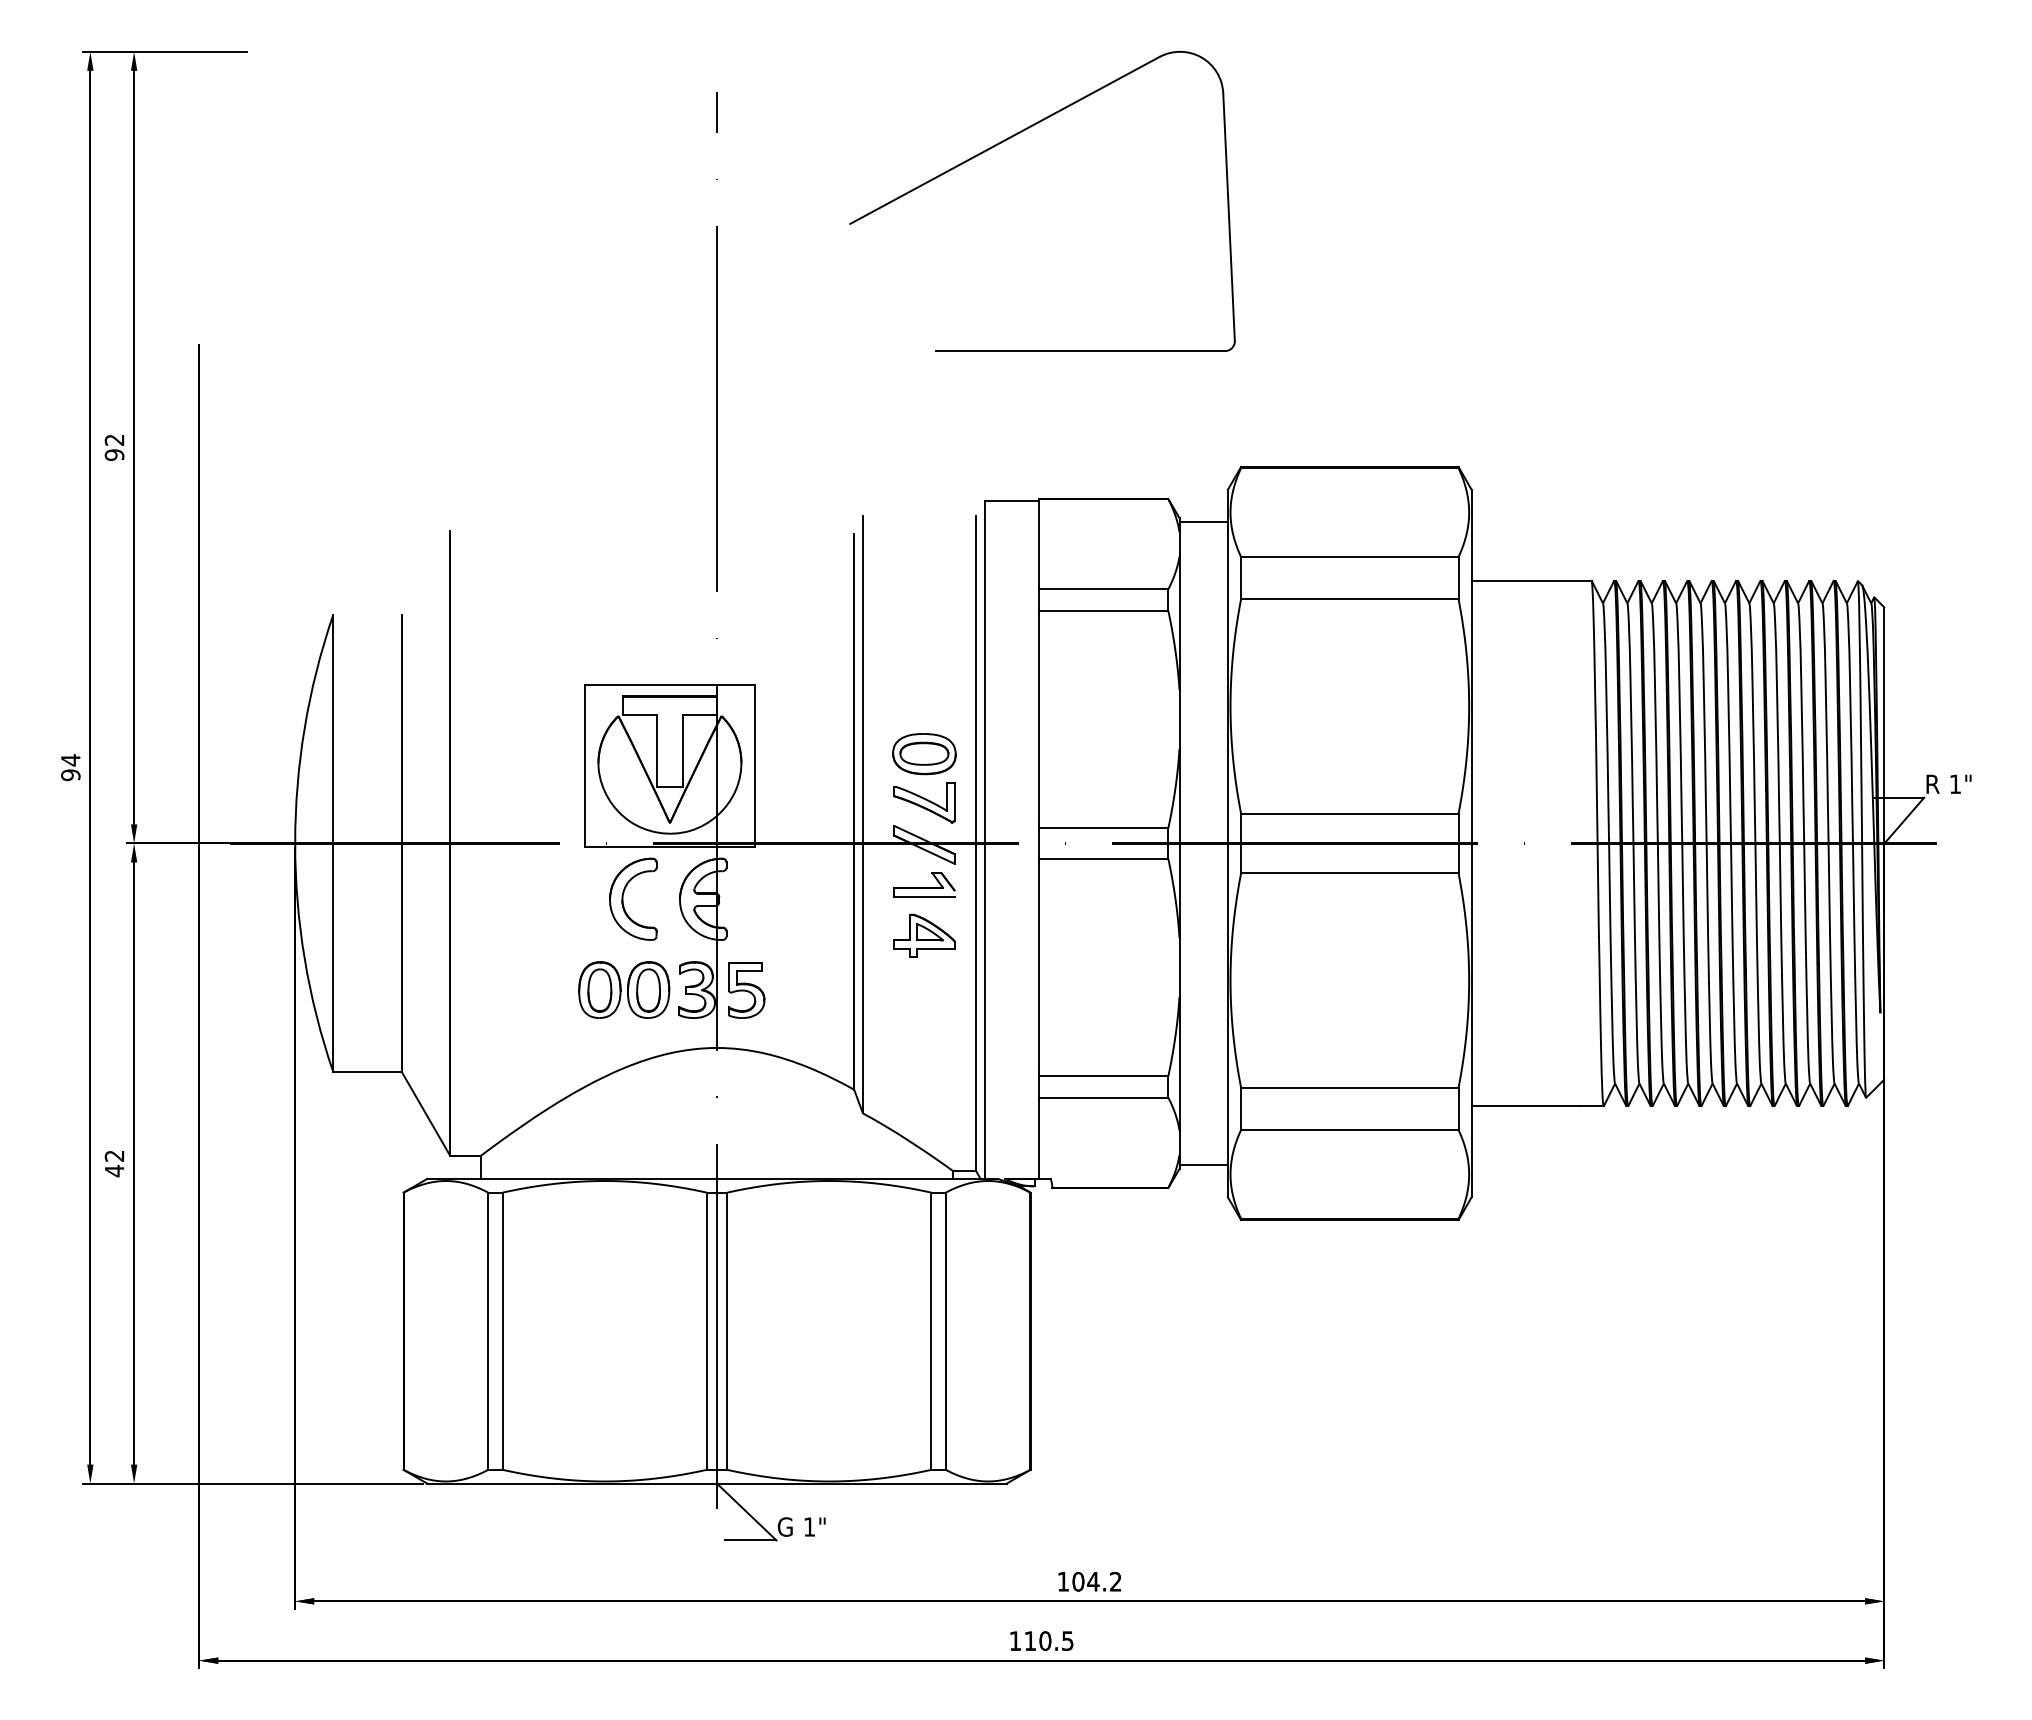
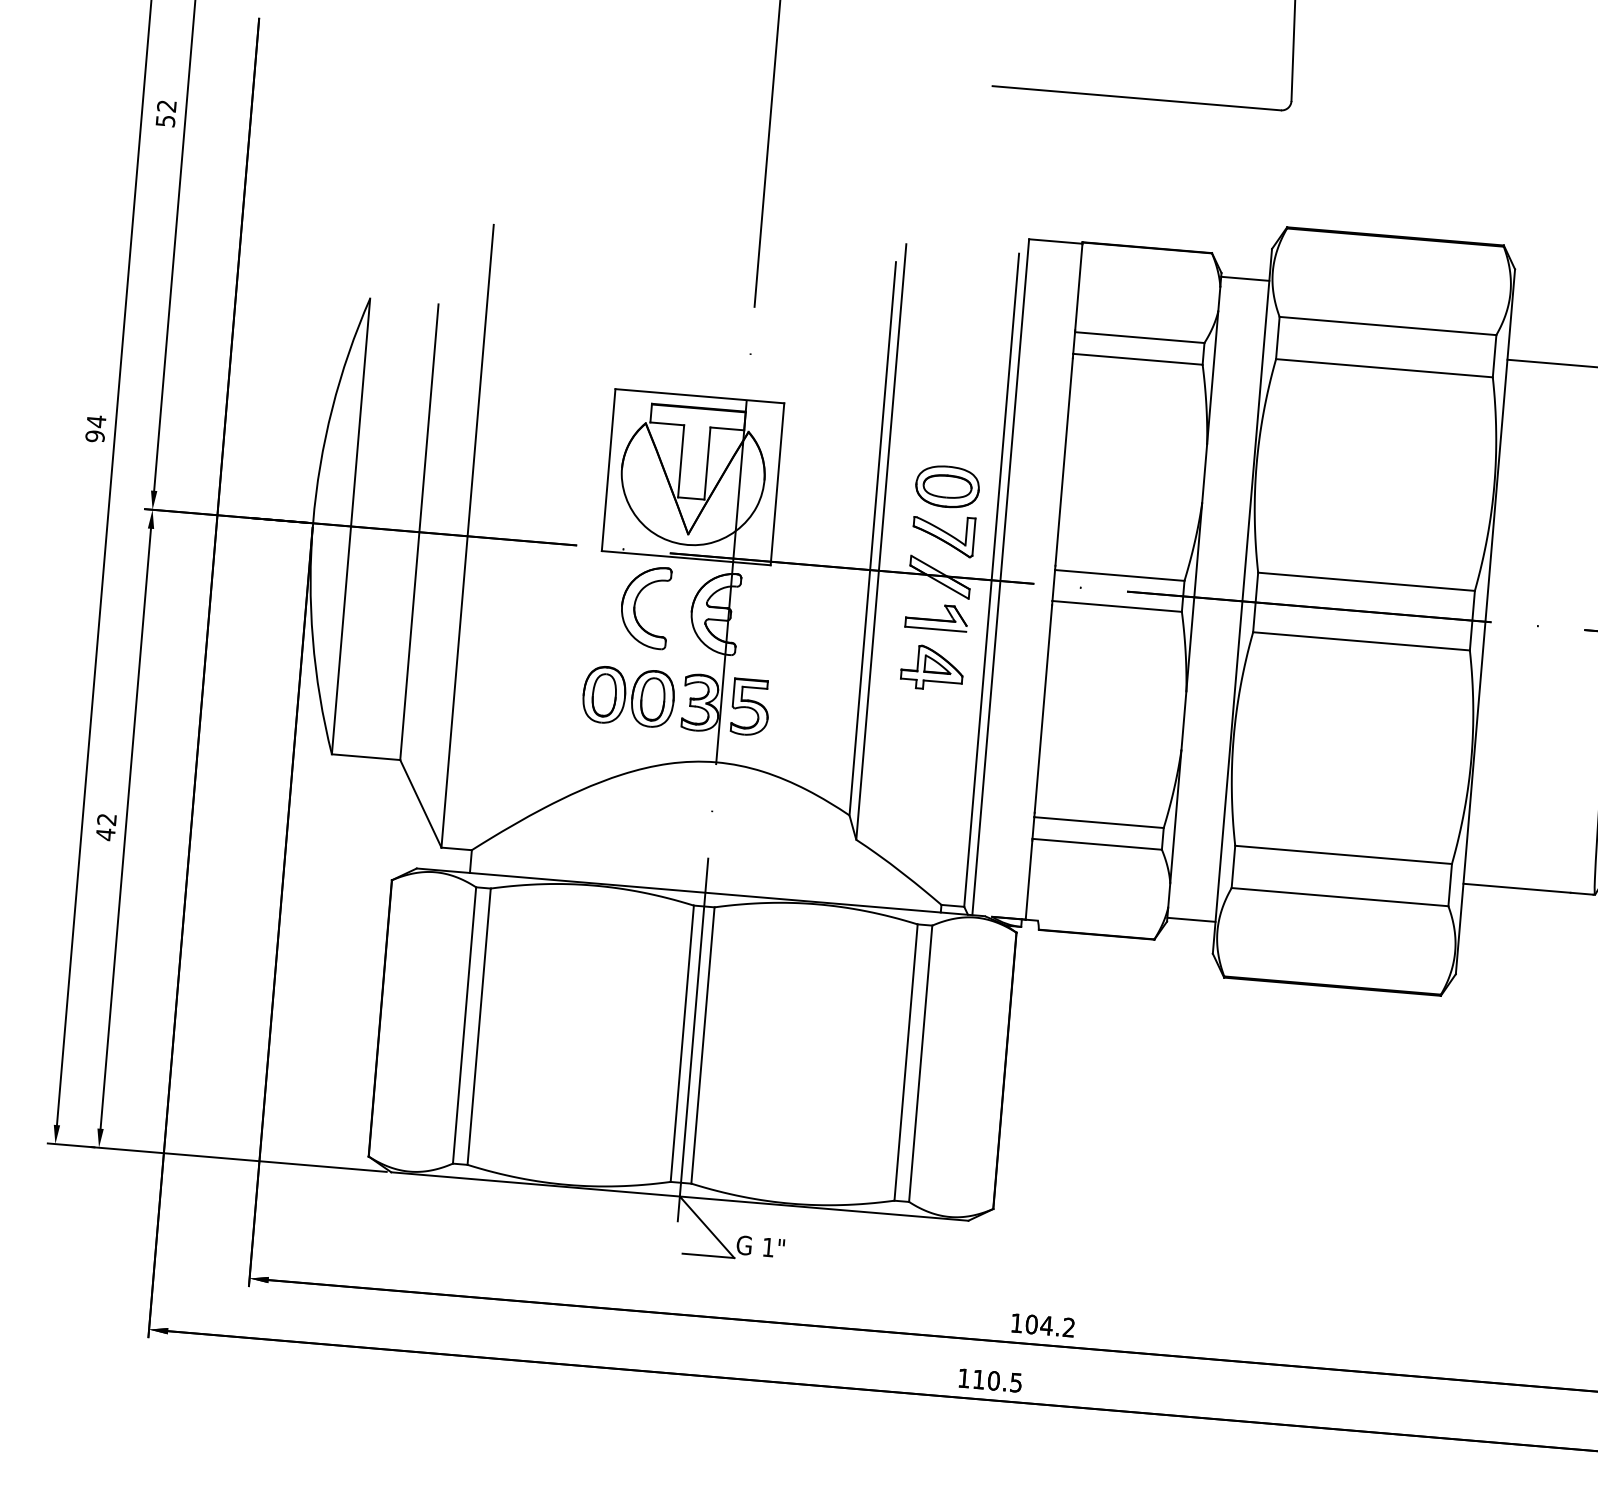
text: (114, 454) -> (165, 120), 92 -> 52

